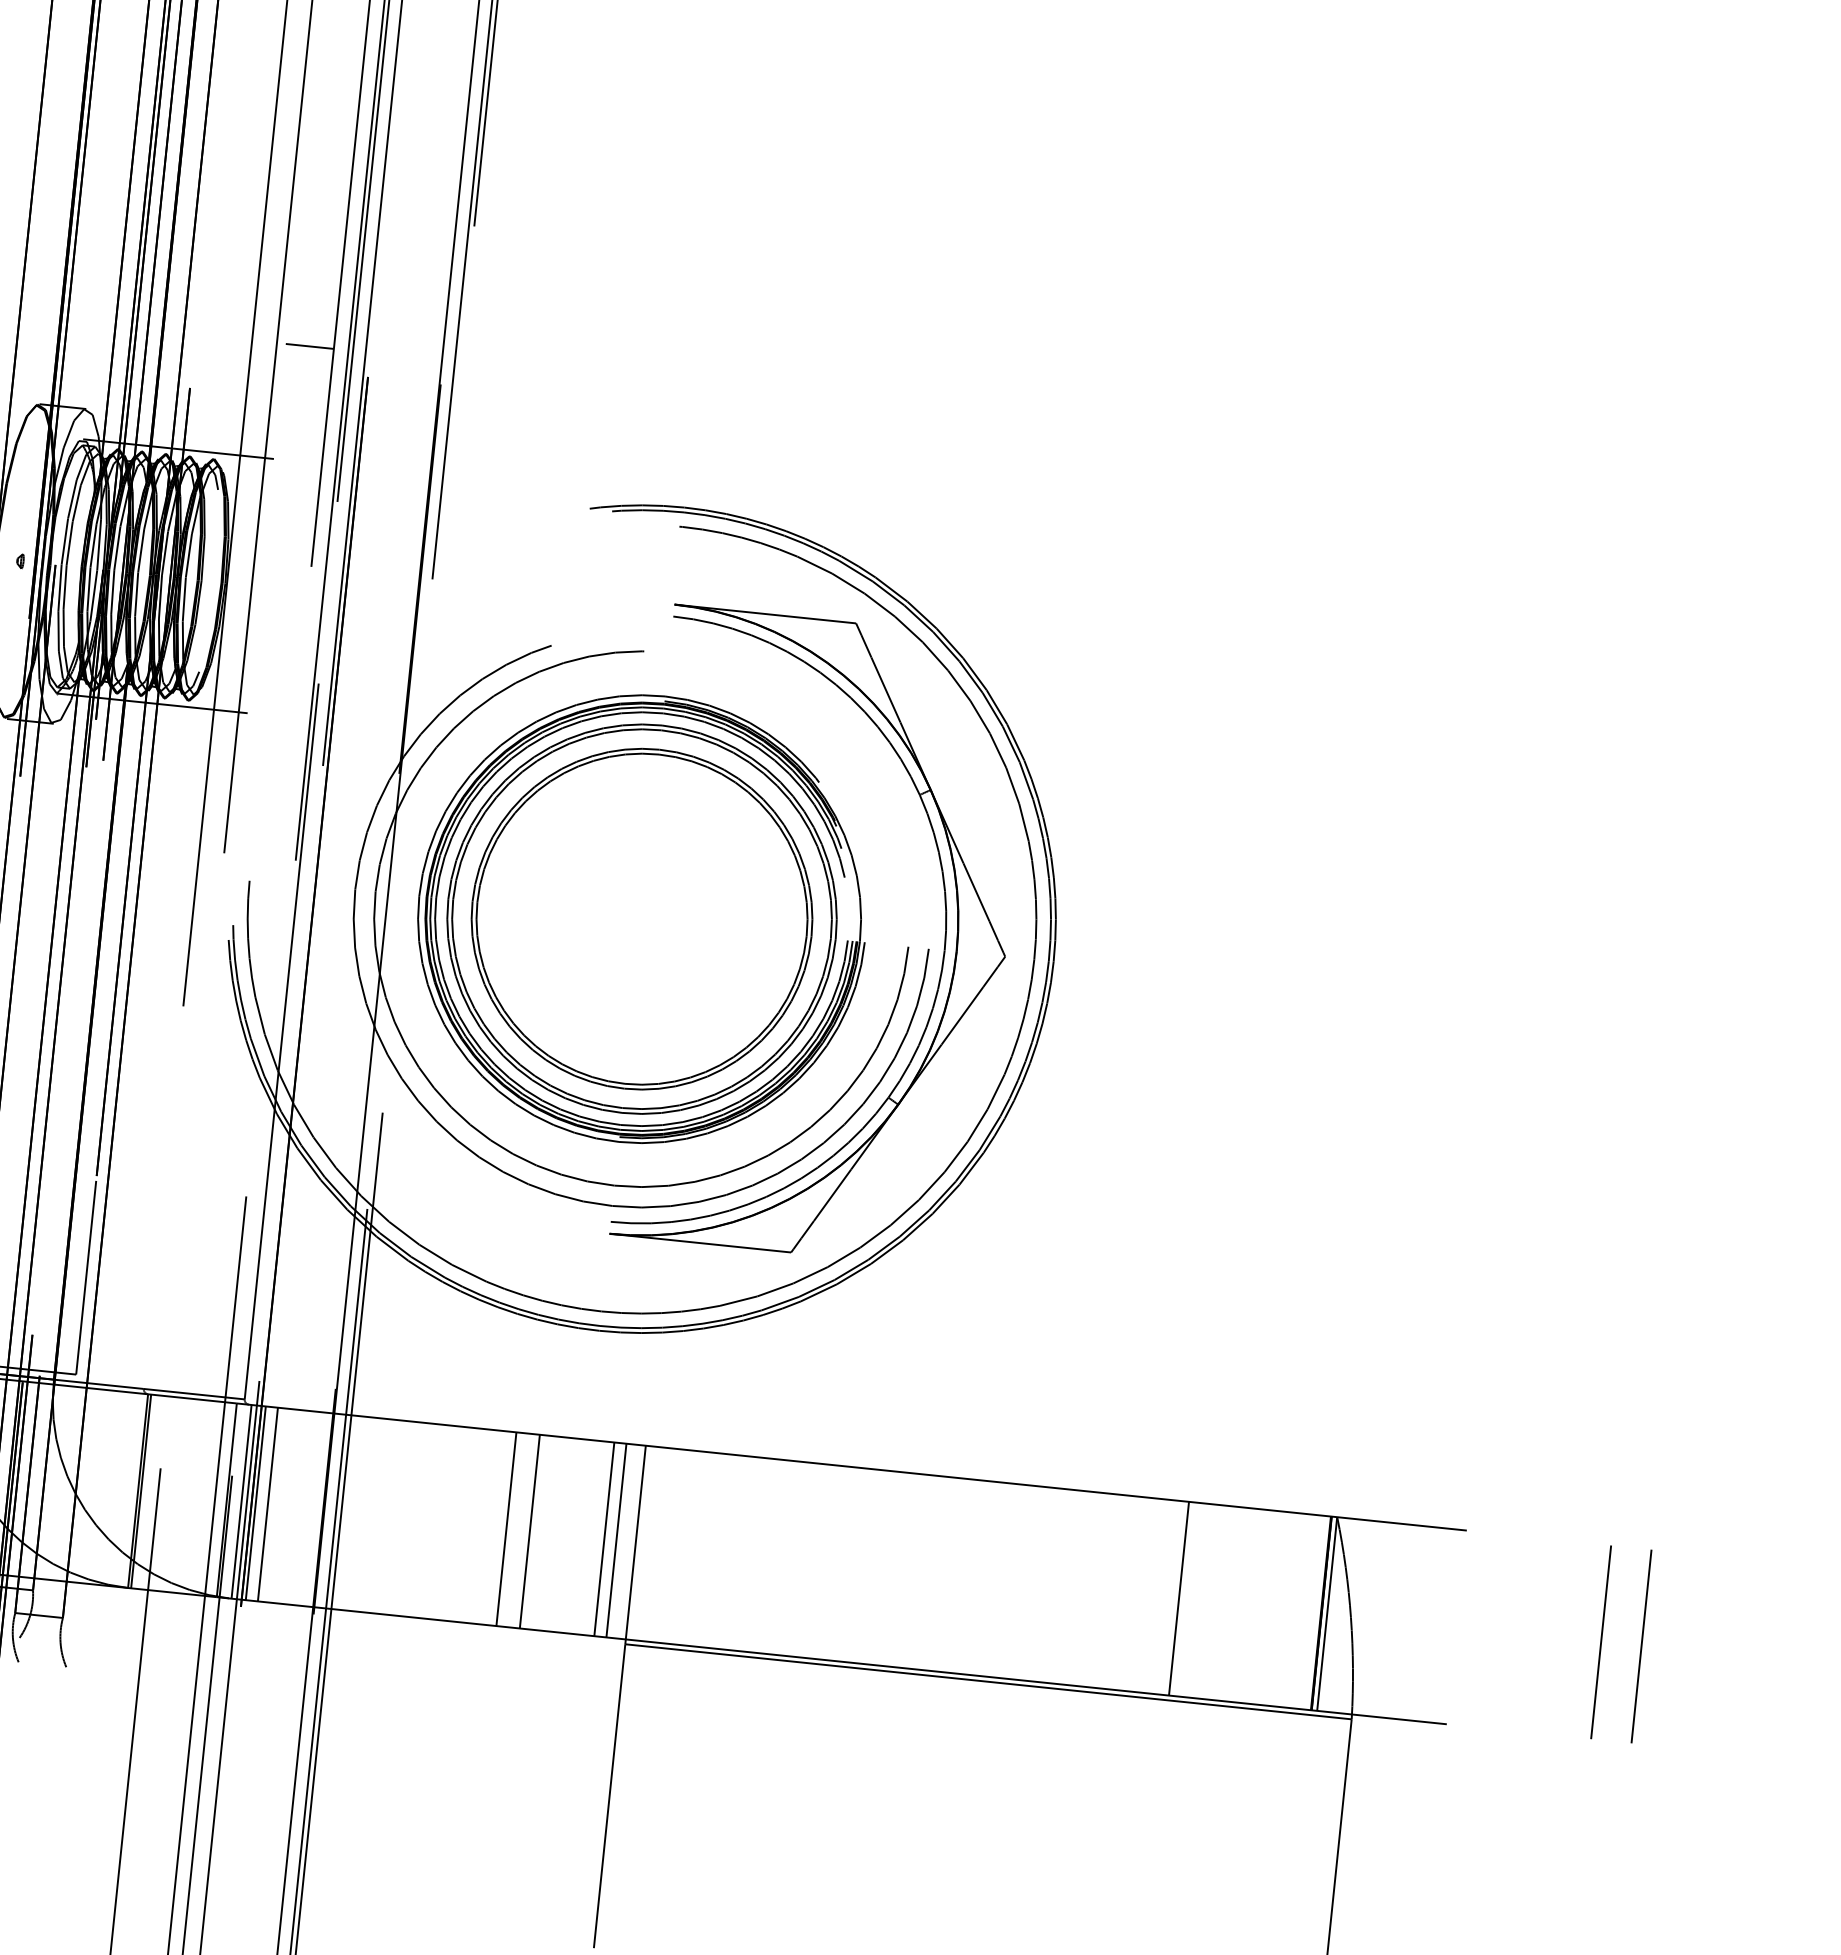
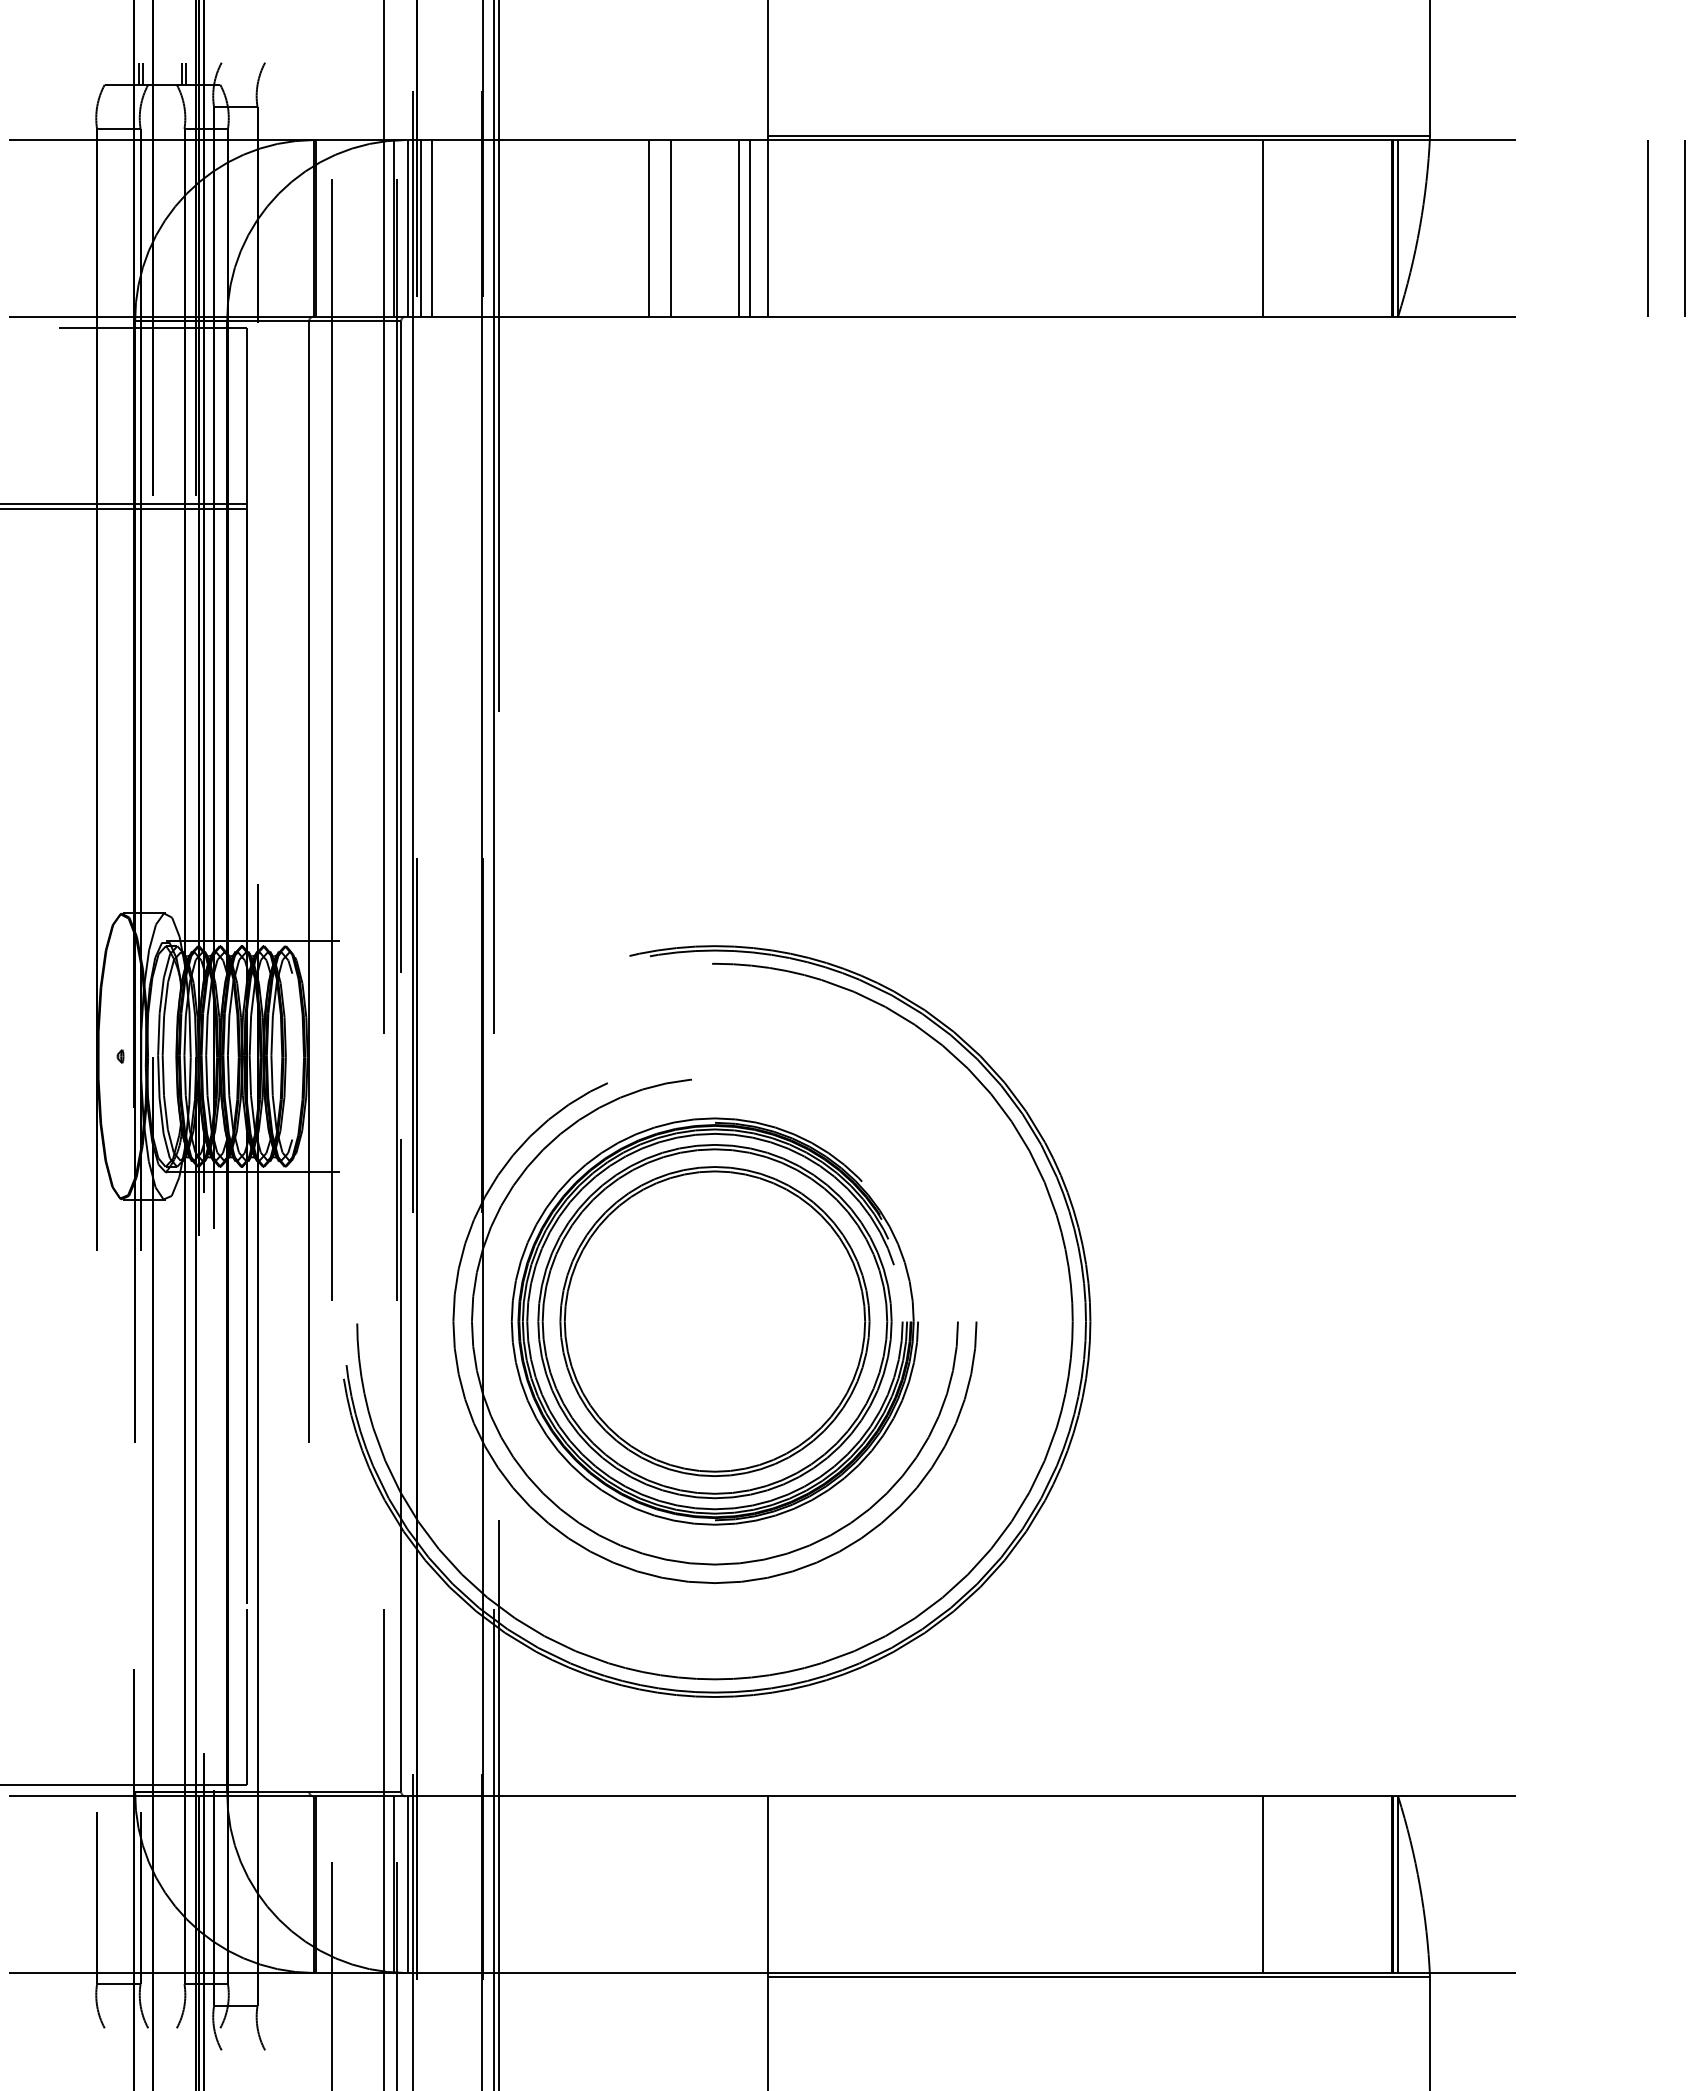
line: (309, 346) -> (361, 835), removed
part: (943, 942) -> (989, 1314), removed
line: (255, 1503) -> (420, 1884), removed
line: (267, 1504) -> (431, 1884), removed
line: (506, 1528) -> (649, 1884), removed
line: (529, 1531) -> (670, 1884), removed
line: (604, 1539) -> (738, 1884), removed
line: (616, 1540) -> (749, 1884), removed
line: (1600, 1642) -> (1647, 1884), removed
line: (1641, 1646) -> (1684, 1884), removed

